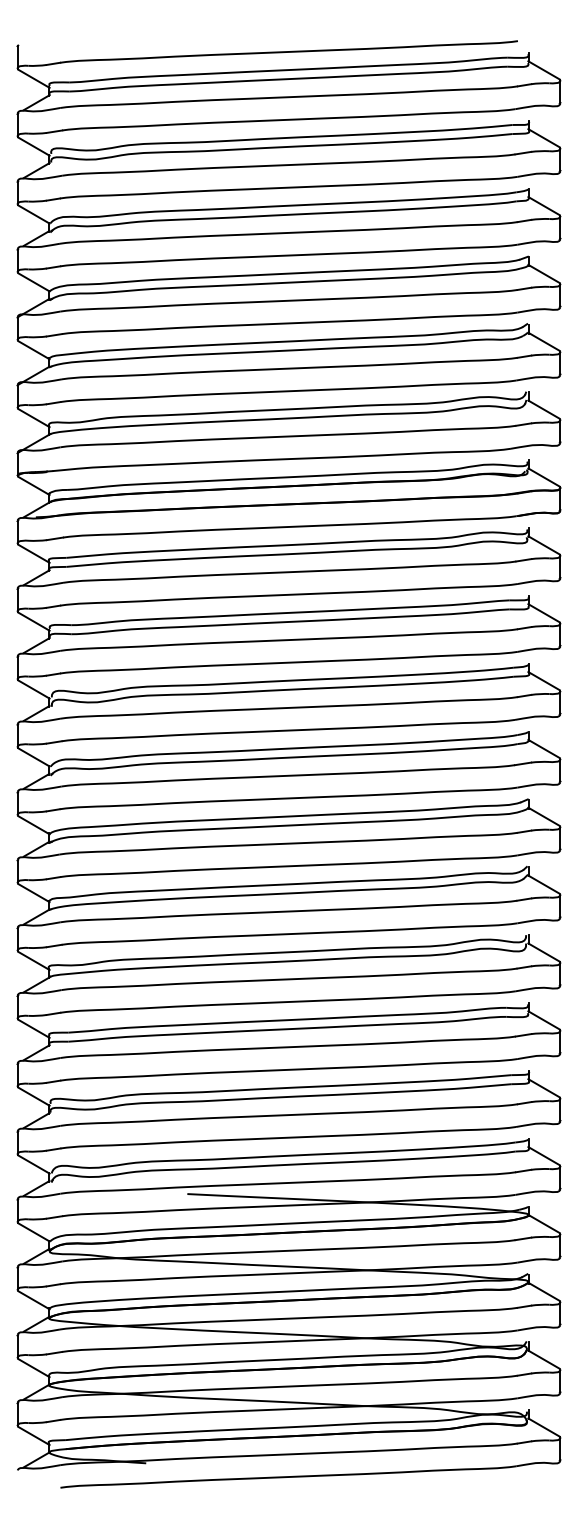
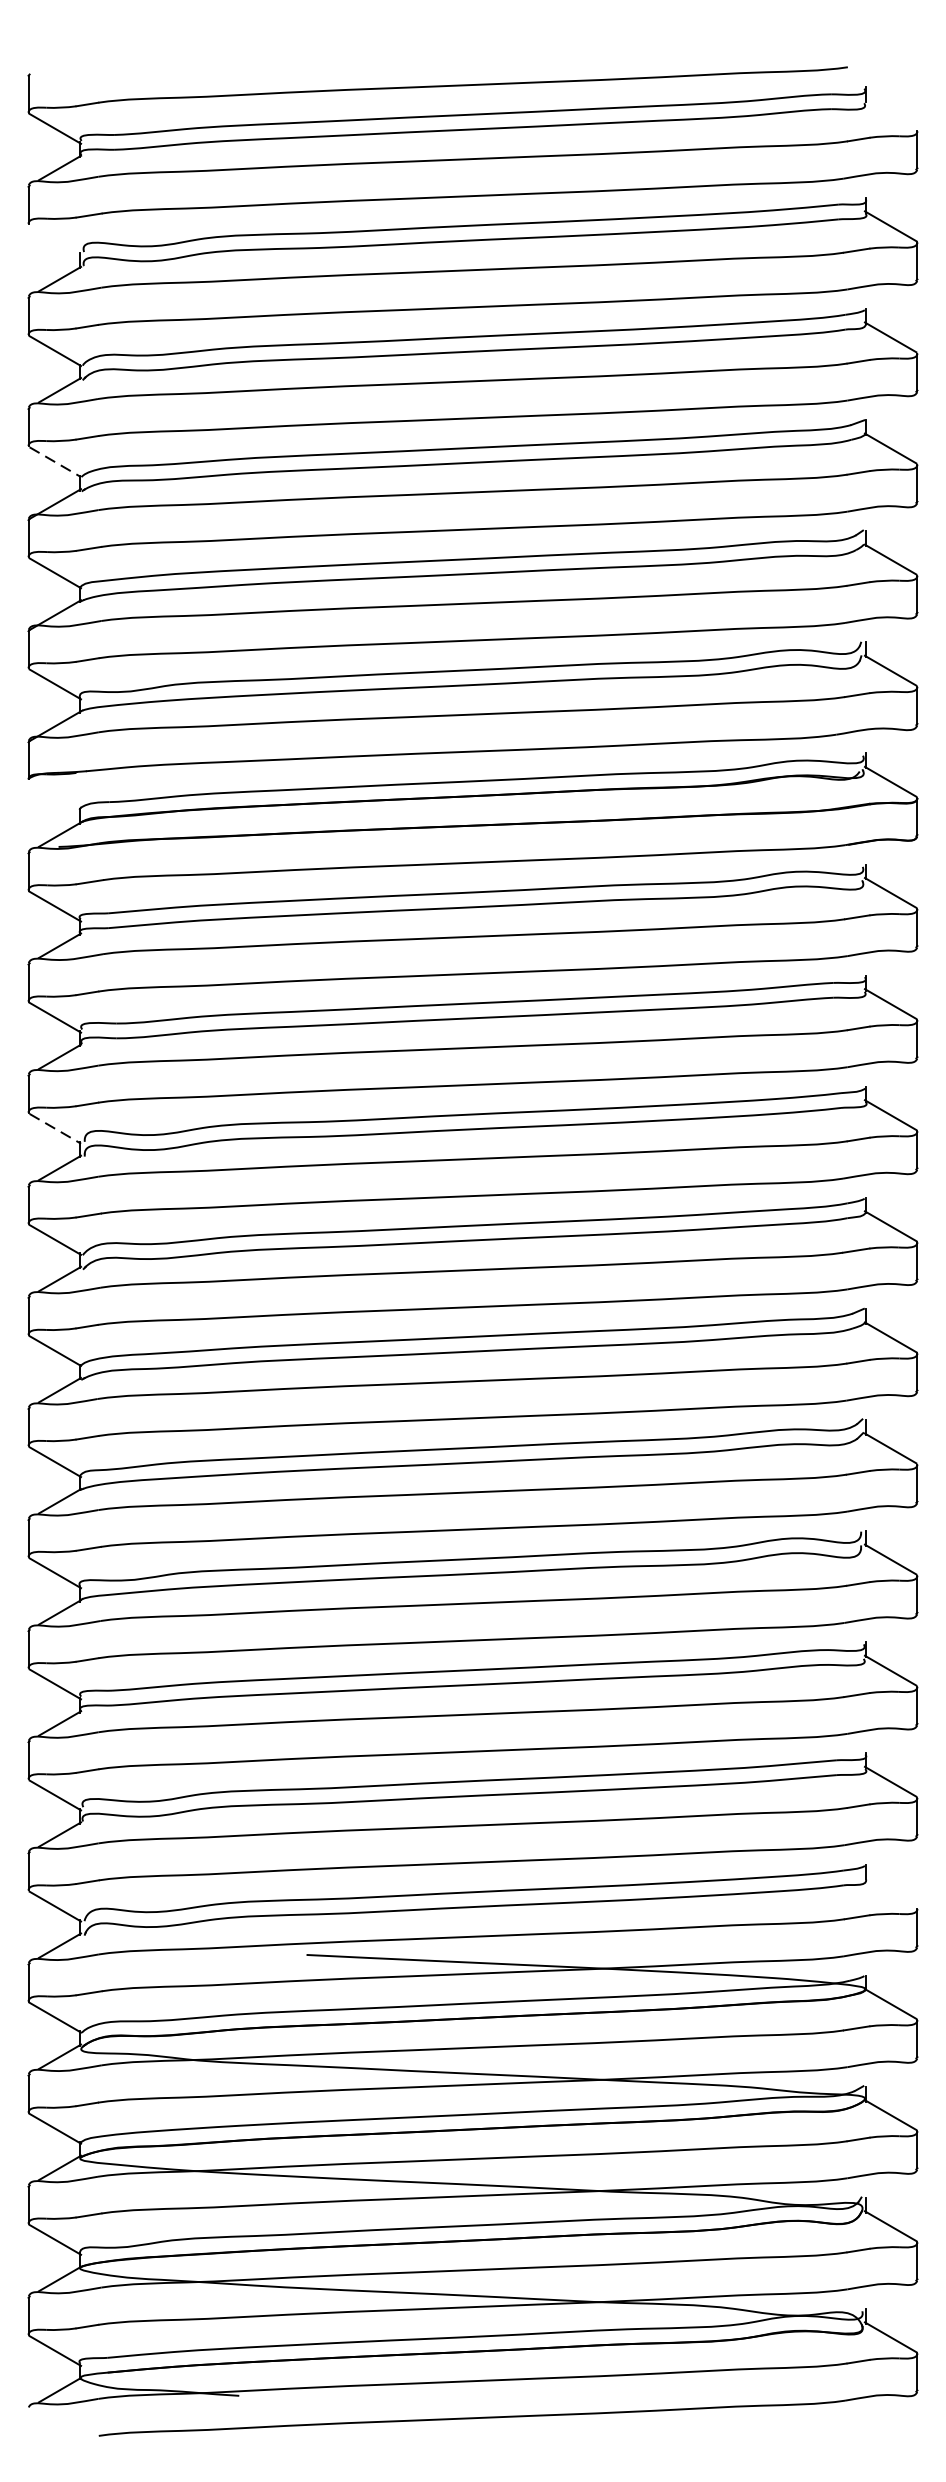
line: (543, 70) -> (889, 115), removed
line: (33, 146) -> (54, 239), removed
line: (34, 282) -> (56, 462), solid -> dashed
line: (33, 485) -> (54, 794), removed
line: (34, 689) -> (56, 1128), solid -> dashed
line: (543, 1156) -> (889, 1893), removed

